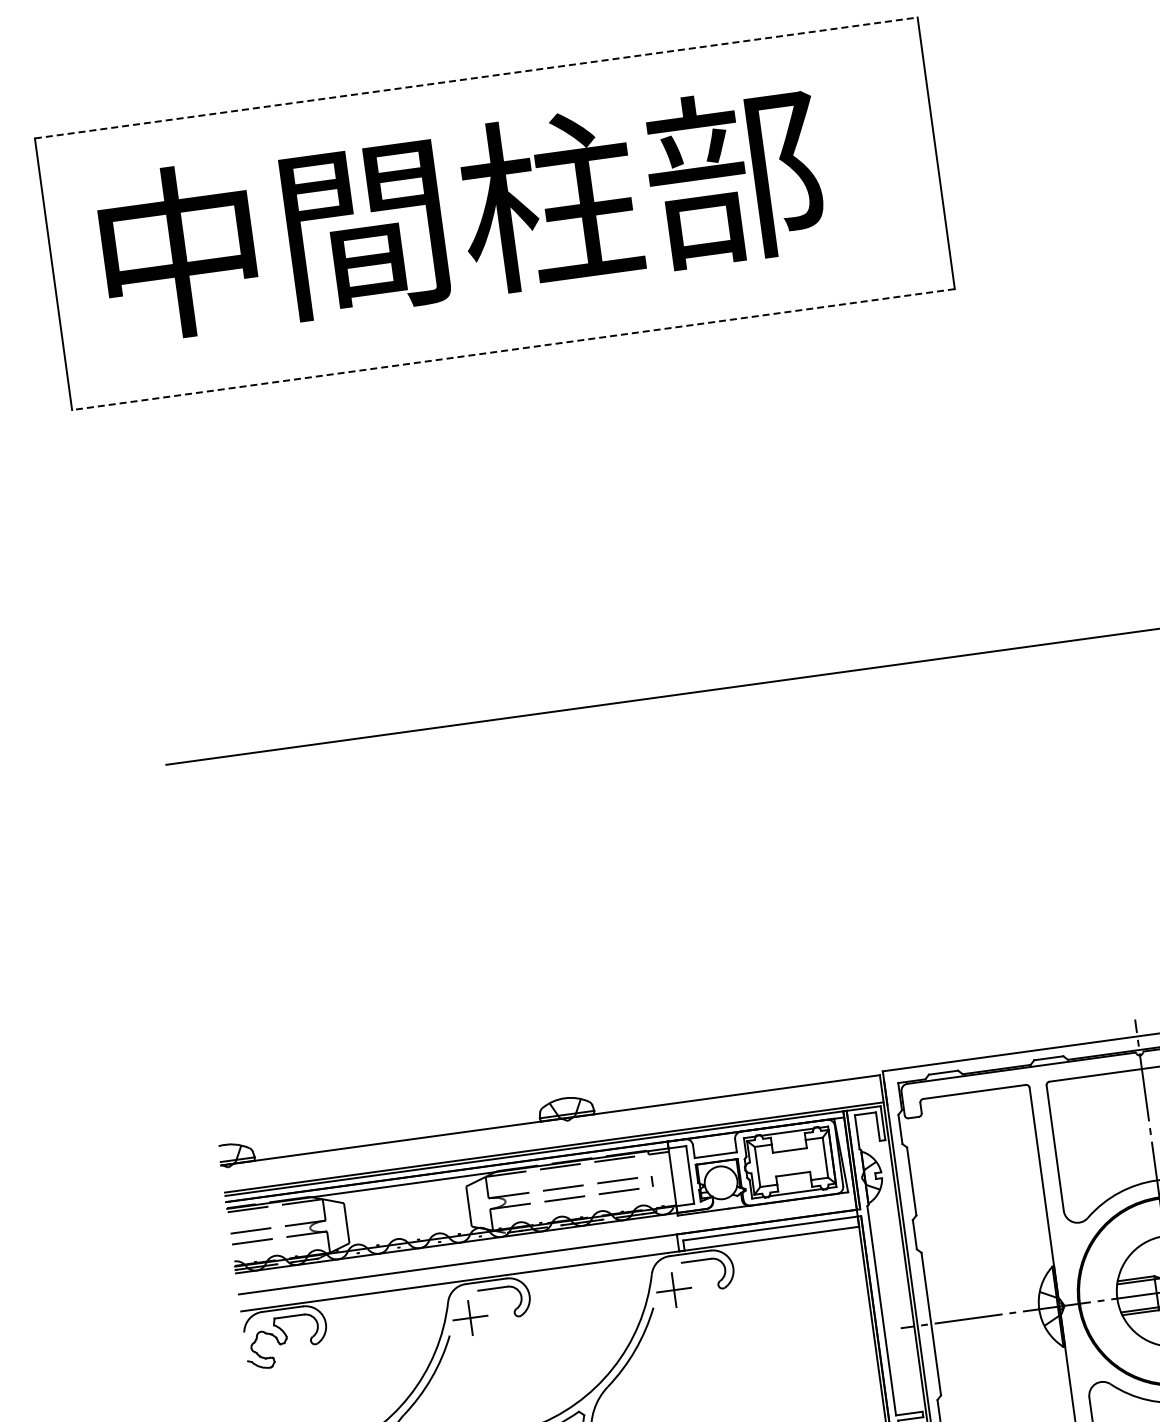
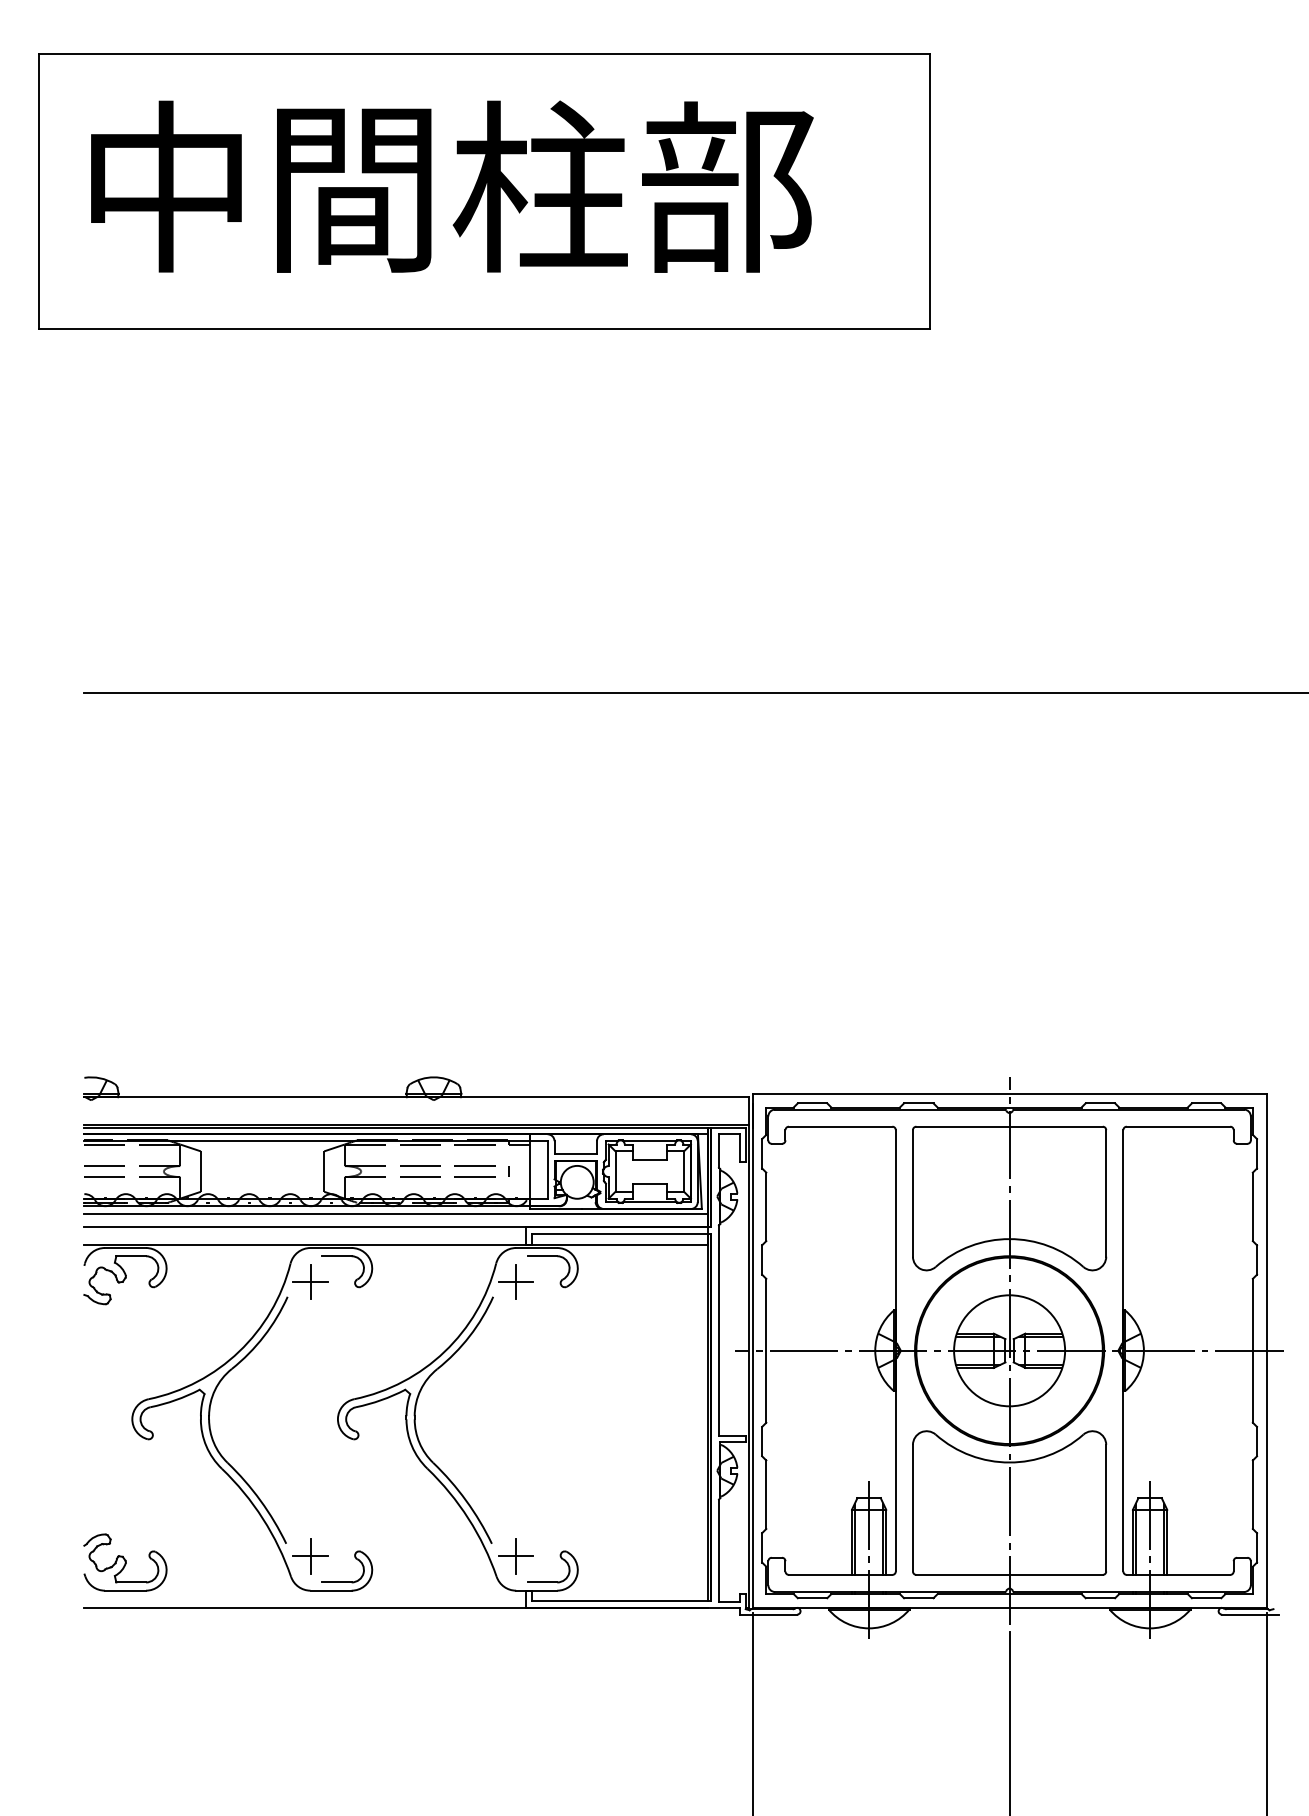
line: (477, 77) -> (485, 54), dashed -> solid
line: (513, 349) -> (484, 328), dashed -> solid
line: (546, 1238) -> (396, 1213), added

